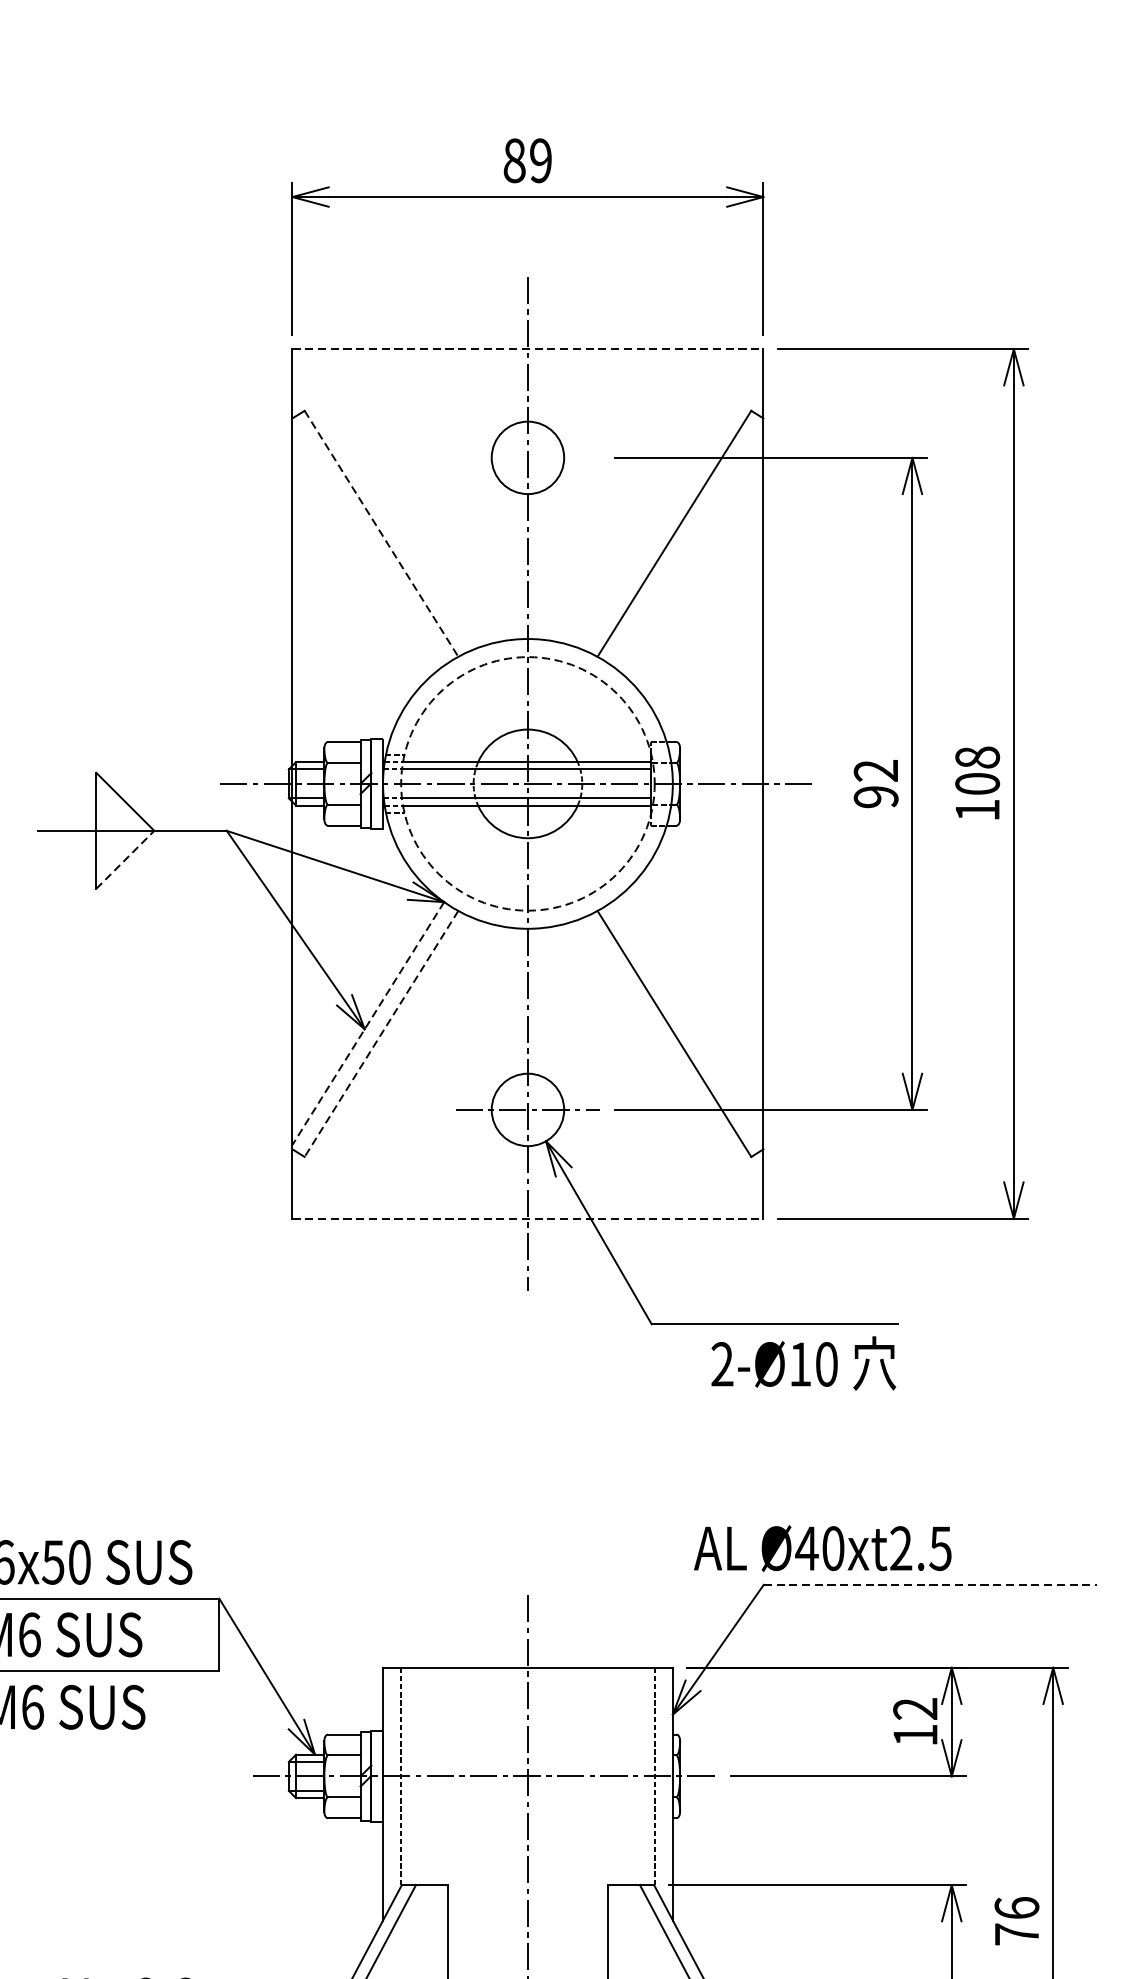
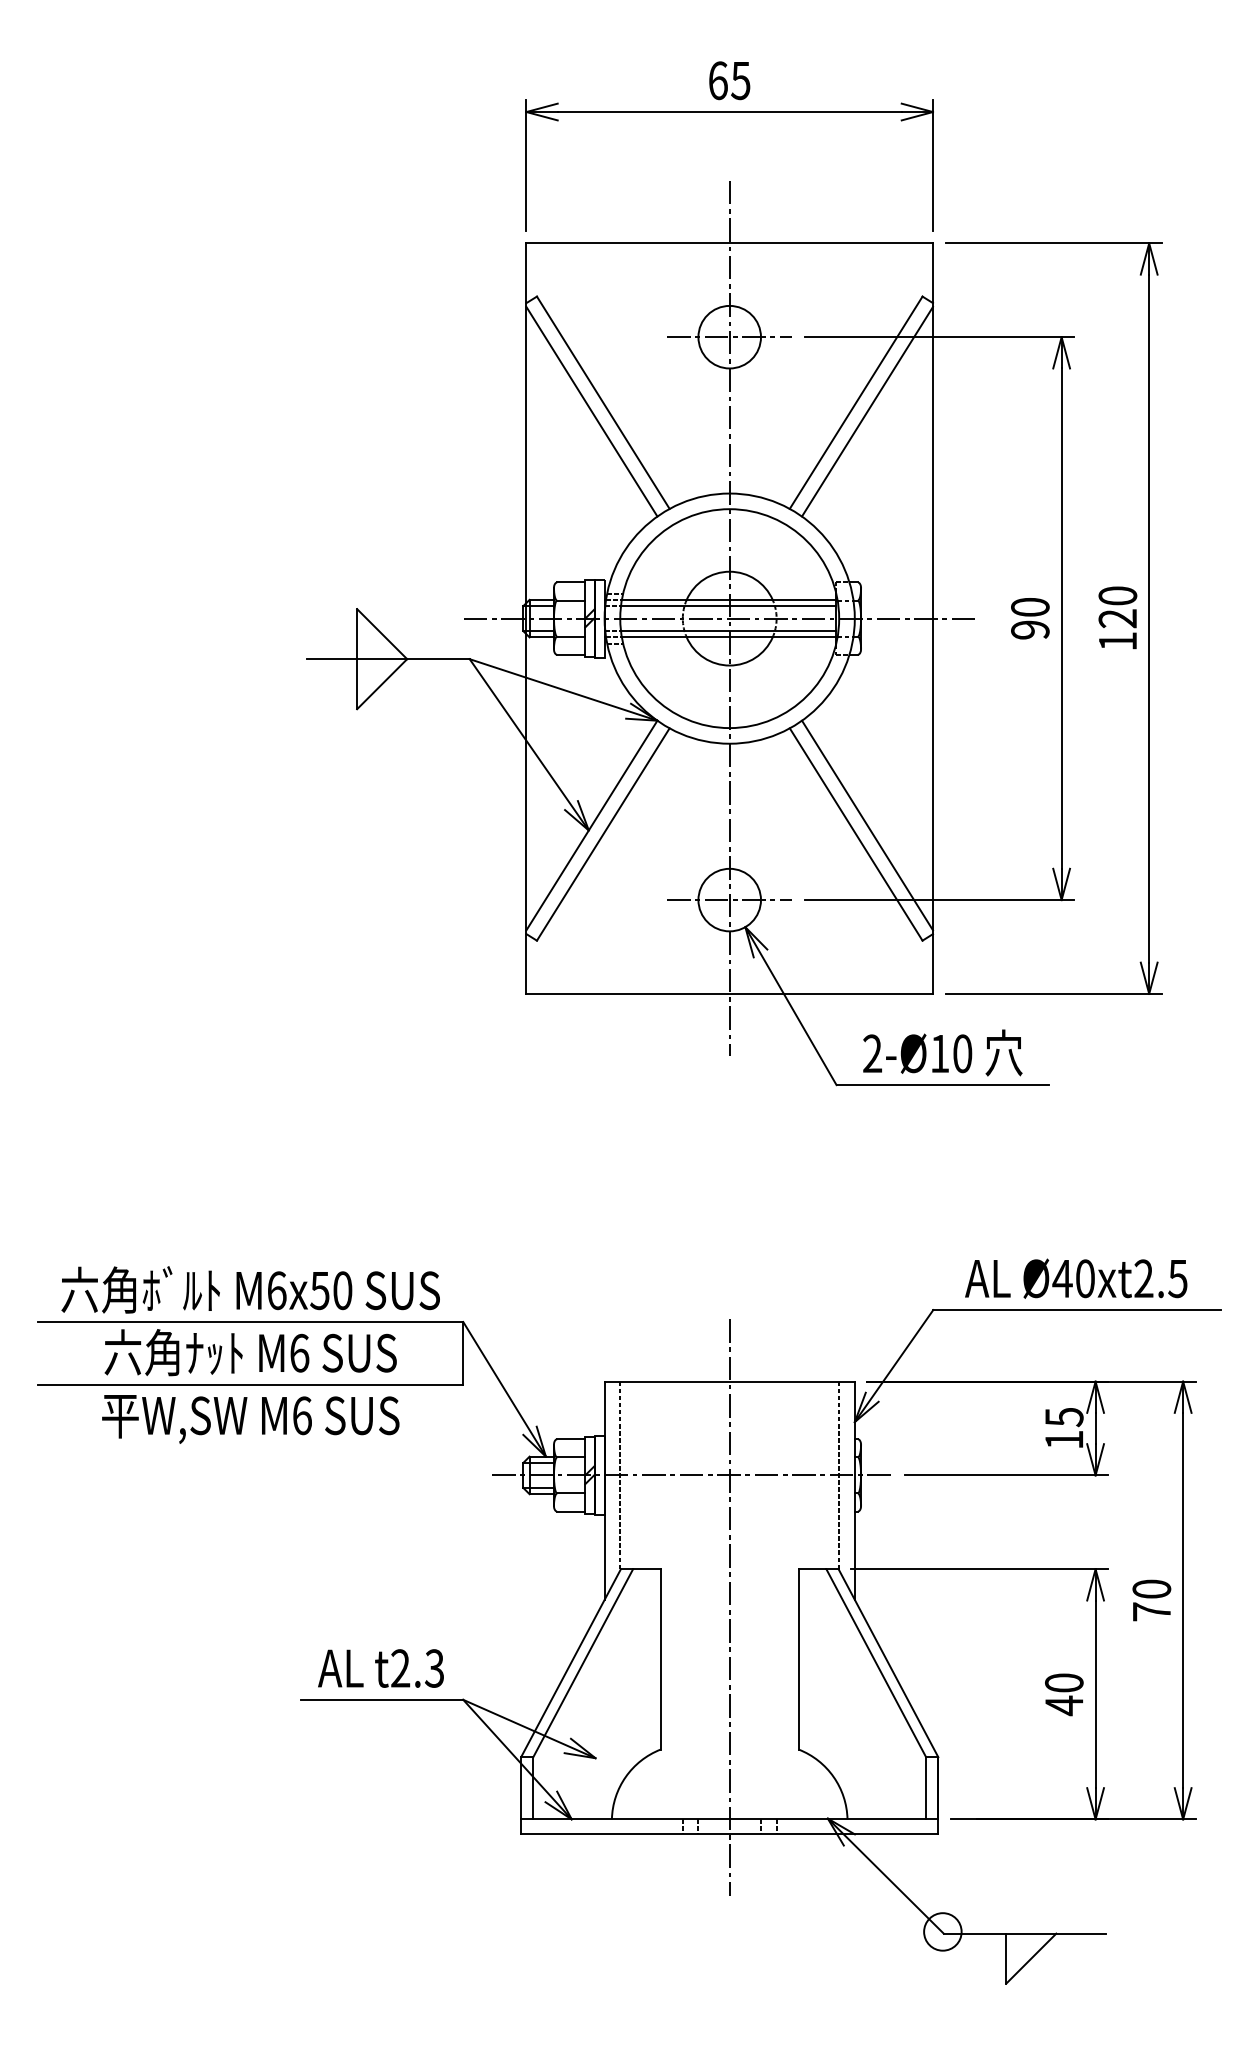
text: (527, 160) -> (729, 80), 89 -> 65
line: (528, 349) -> (730, 243), dashed -> solid
line: (527, 458) -> (729, 337), added
line: (381, 534) -> (603, 403), dashed -> solid
line: (367, 543) -> (591, 411), added
line: (687, 543) -> (867, 411), added
text: (876, 770) -> (1030, 607), 92 -> 90
text: (977, 770) -> (1117, 607), 108 -> 120
circle: (527, 783) -> (729, 618), dashed -> solid
line: (125, 859) -> (382, 683), dashed -> solid
line: (367, 1023) -> (591, 825), dashed -> solid
line: (687, 1023) -> (867, 825), added
line: (381, 1033) -> (603, 834), dashed -> solid
line: (528, 1218) -> (730, 993), dashed -> solid
text: (803, 1362) -> (942, 1052), moved
text: (823, 1548) -> (1076, 1278), moved
line: (930, 1585) -> (1077, 1310), dashed -> solid
text: (915, 1709) -> (1064, 1417), 12 -> 15
text: (1016, 1907) -> (1151, 1588), 76 -> 70

